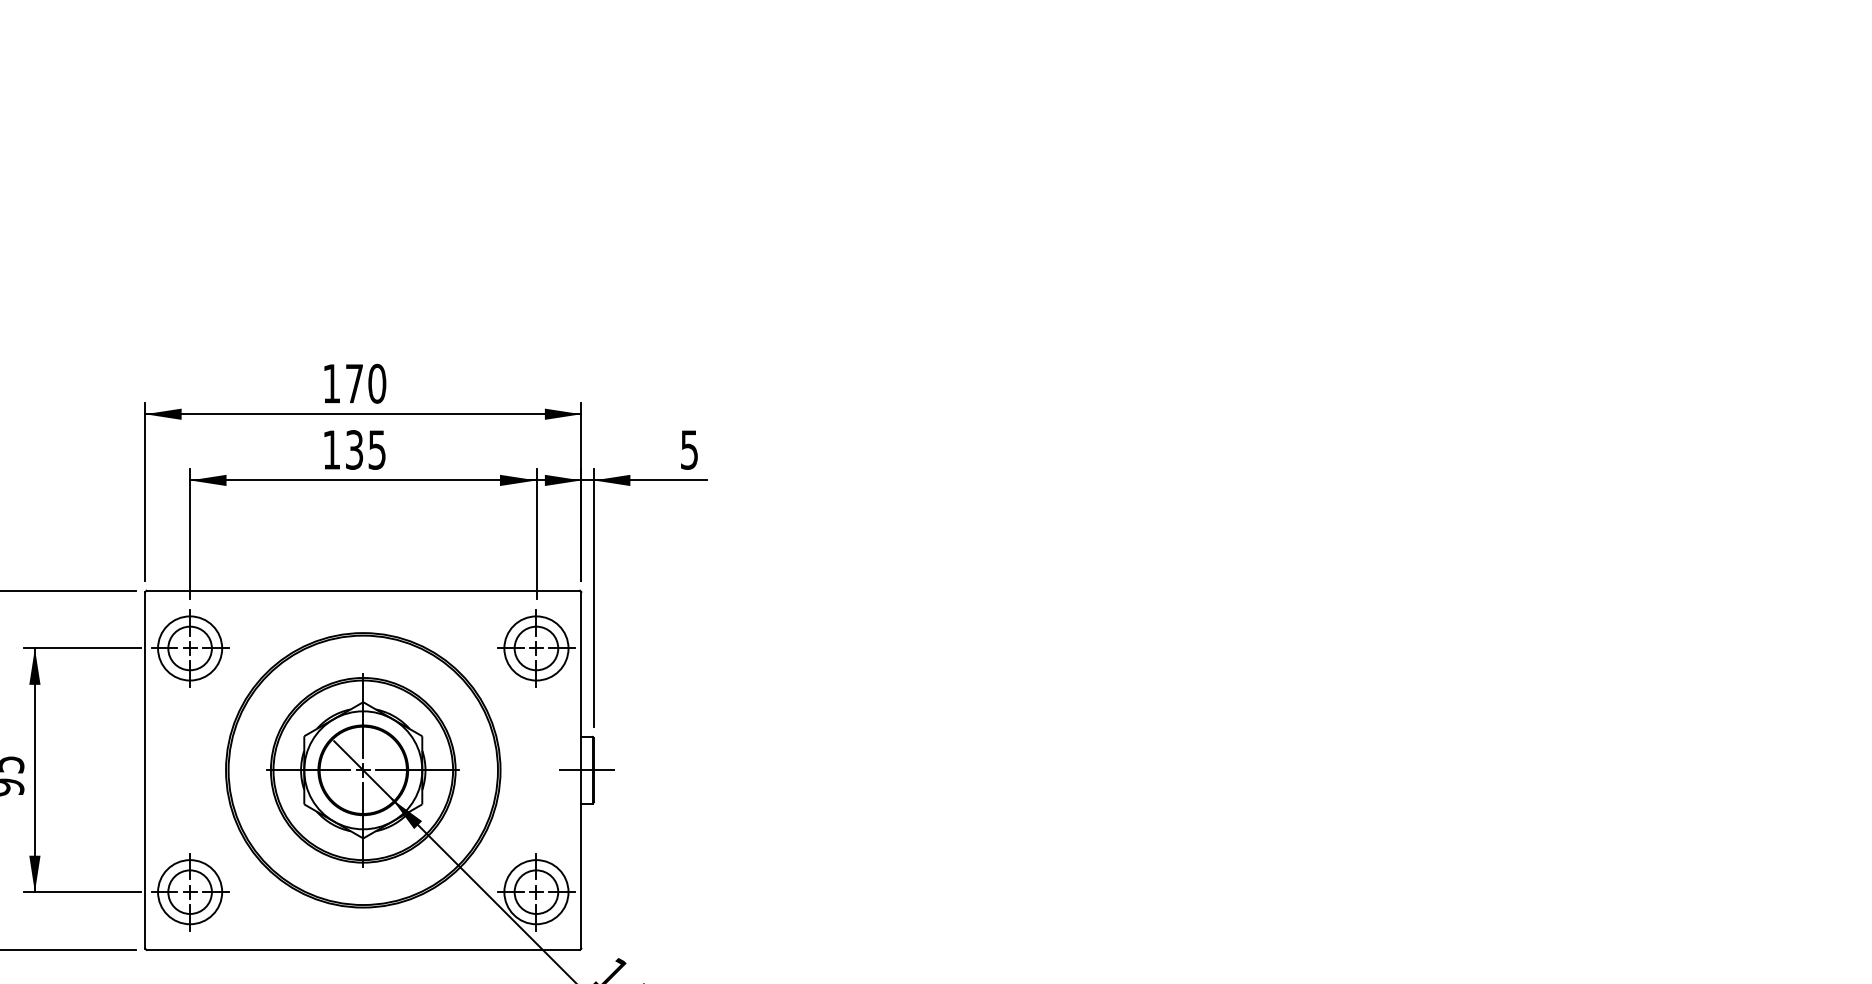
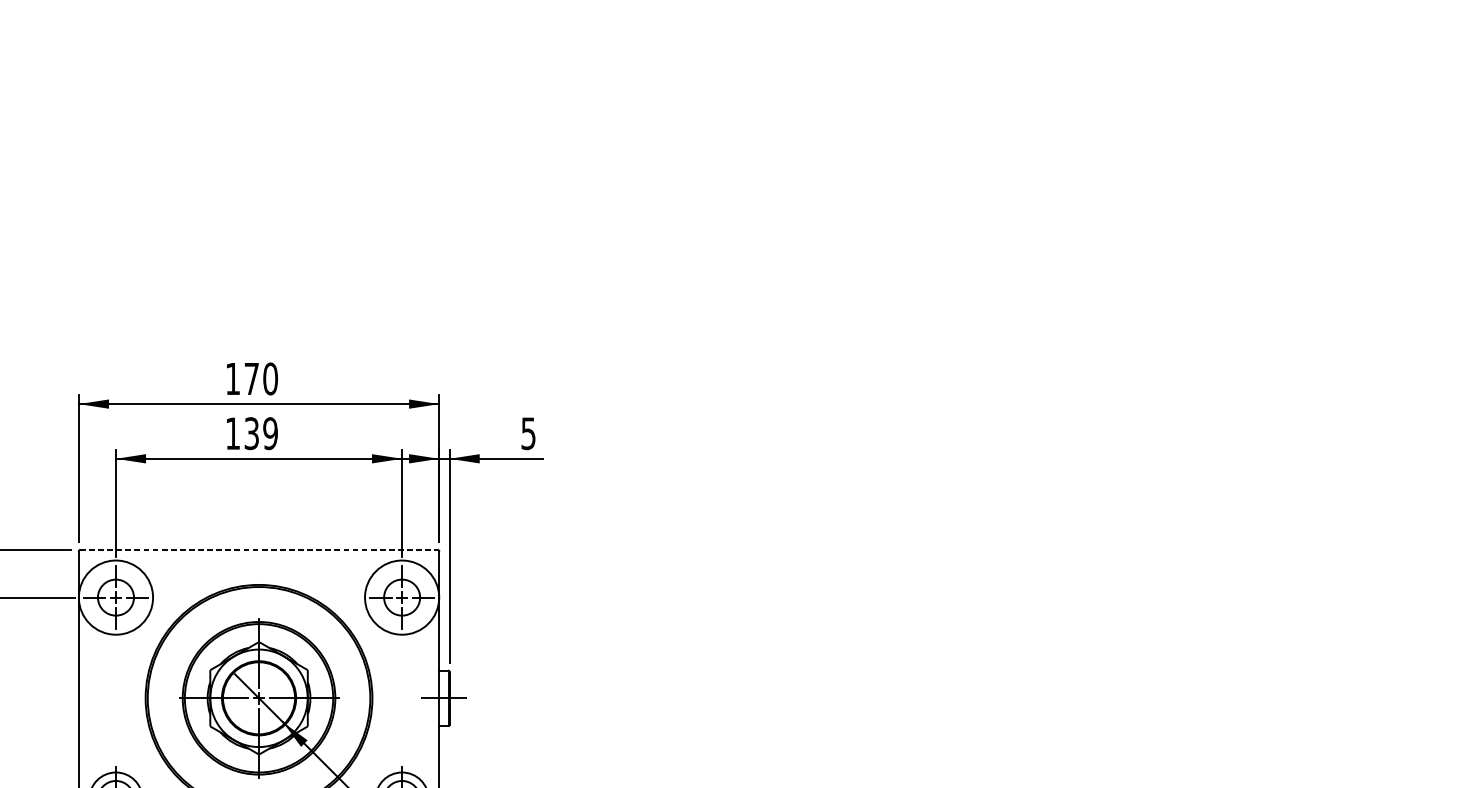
text: (377, 449) -> (270, 433), 135 -> 139
line: (363, 590) -> (259, 549), solid -> dashed
circle: (190, 648) -> (116, 597), size x1.4
circle: (536, 648) -> (402, 597), size x1.4

